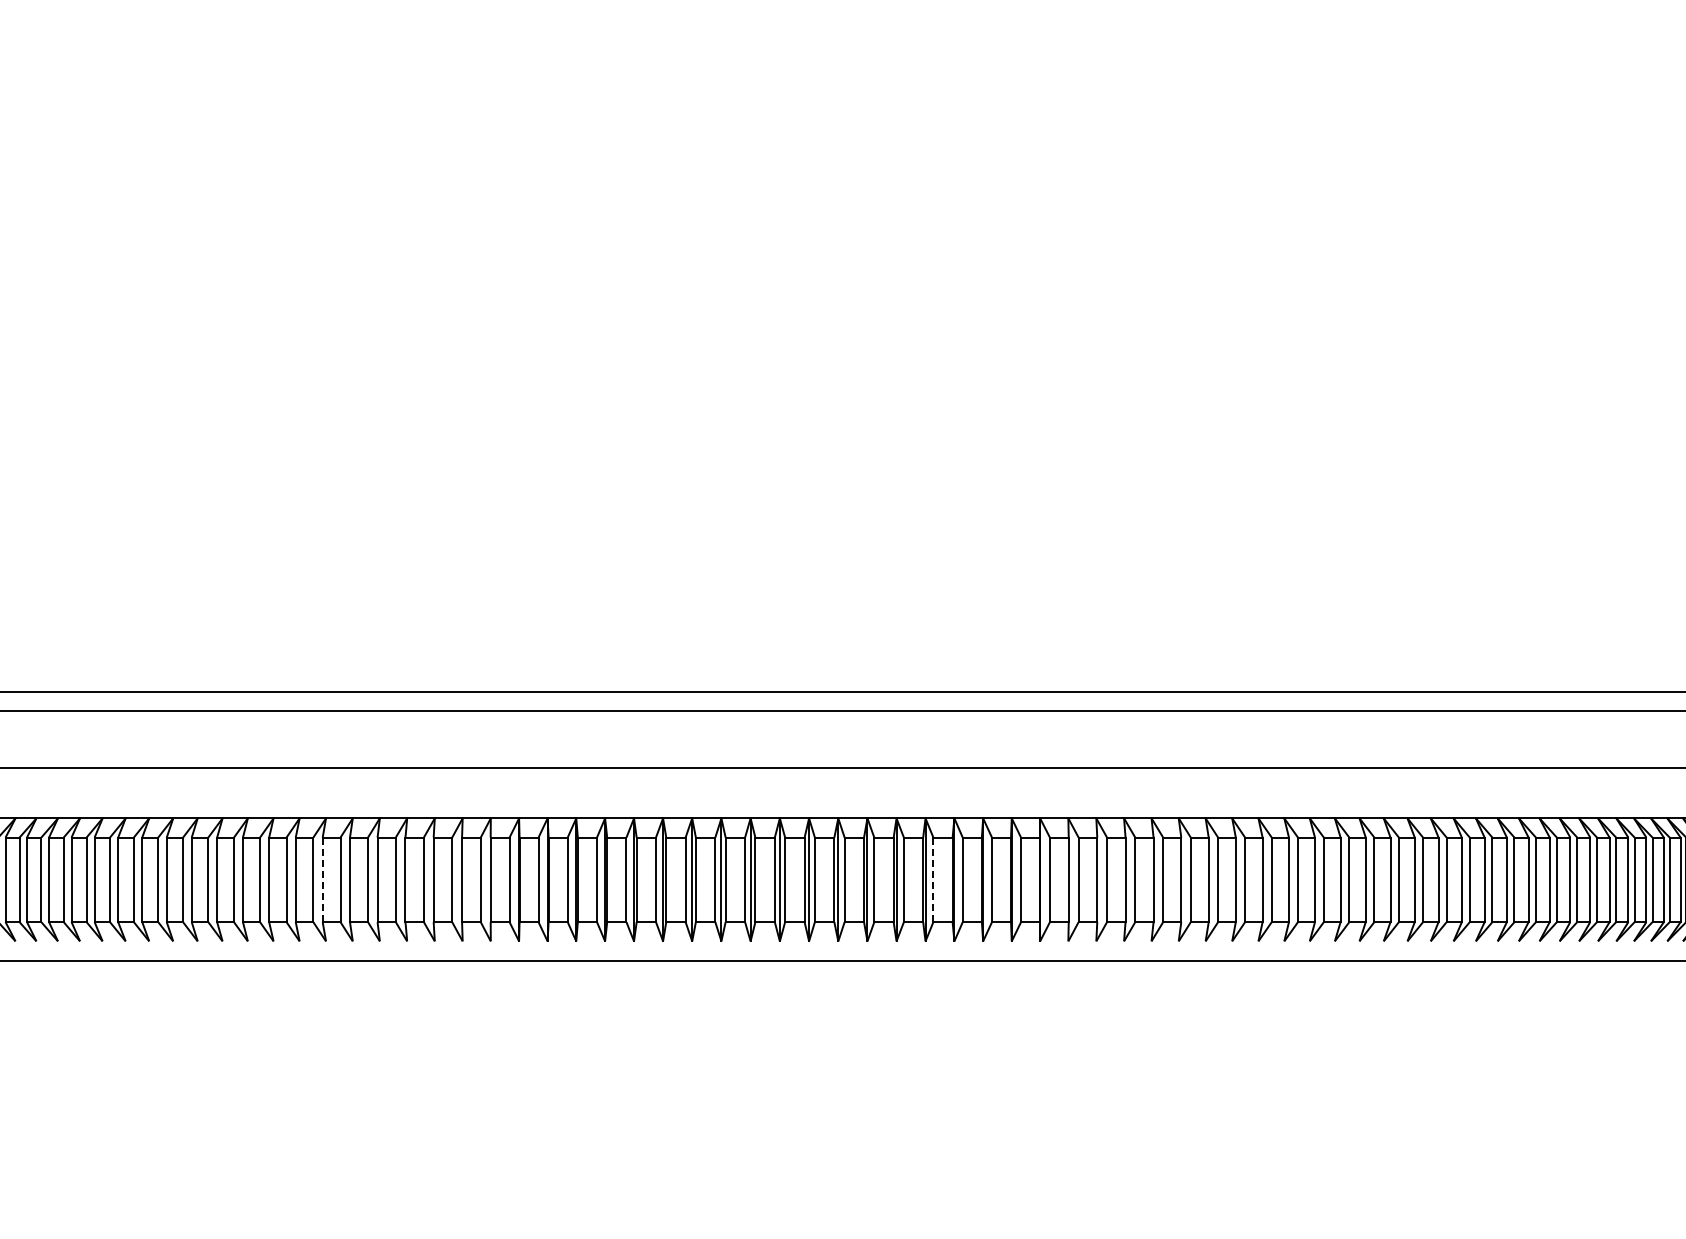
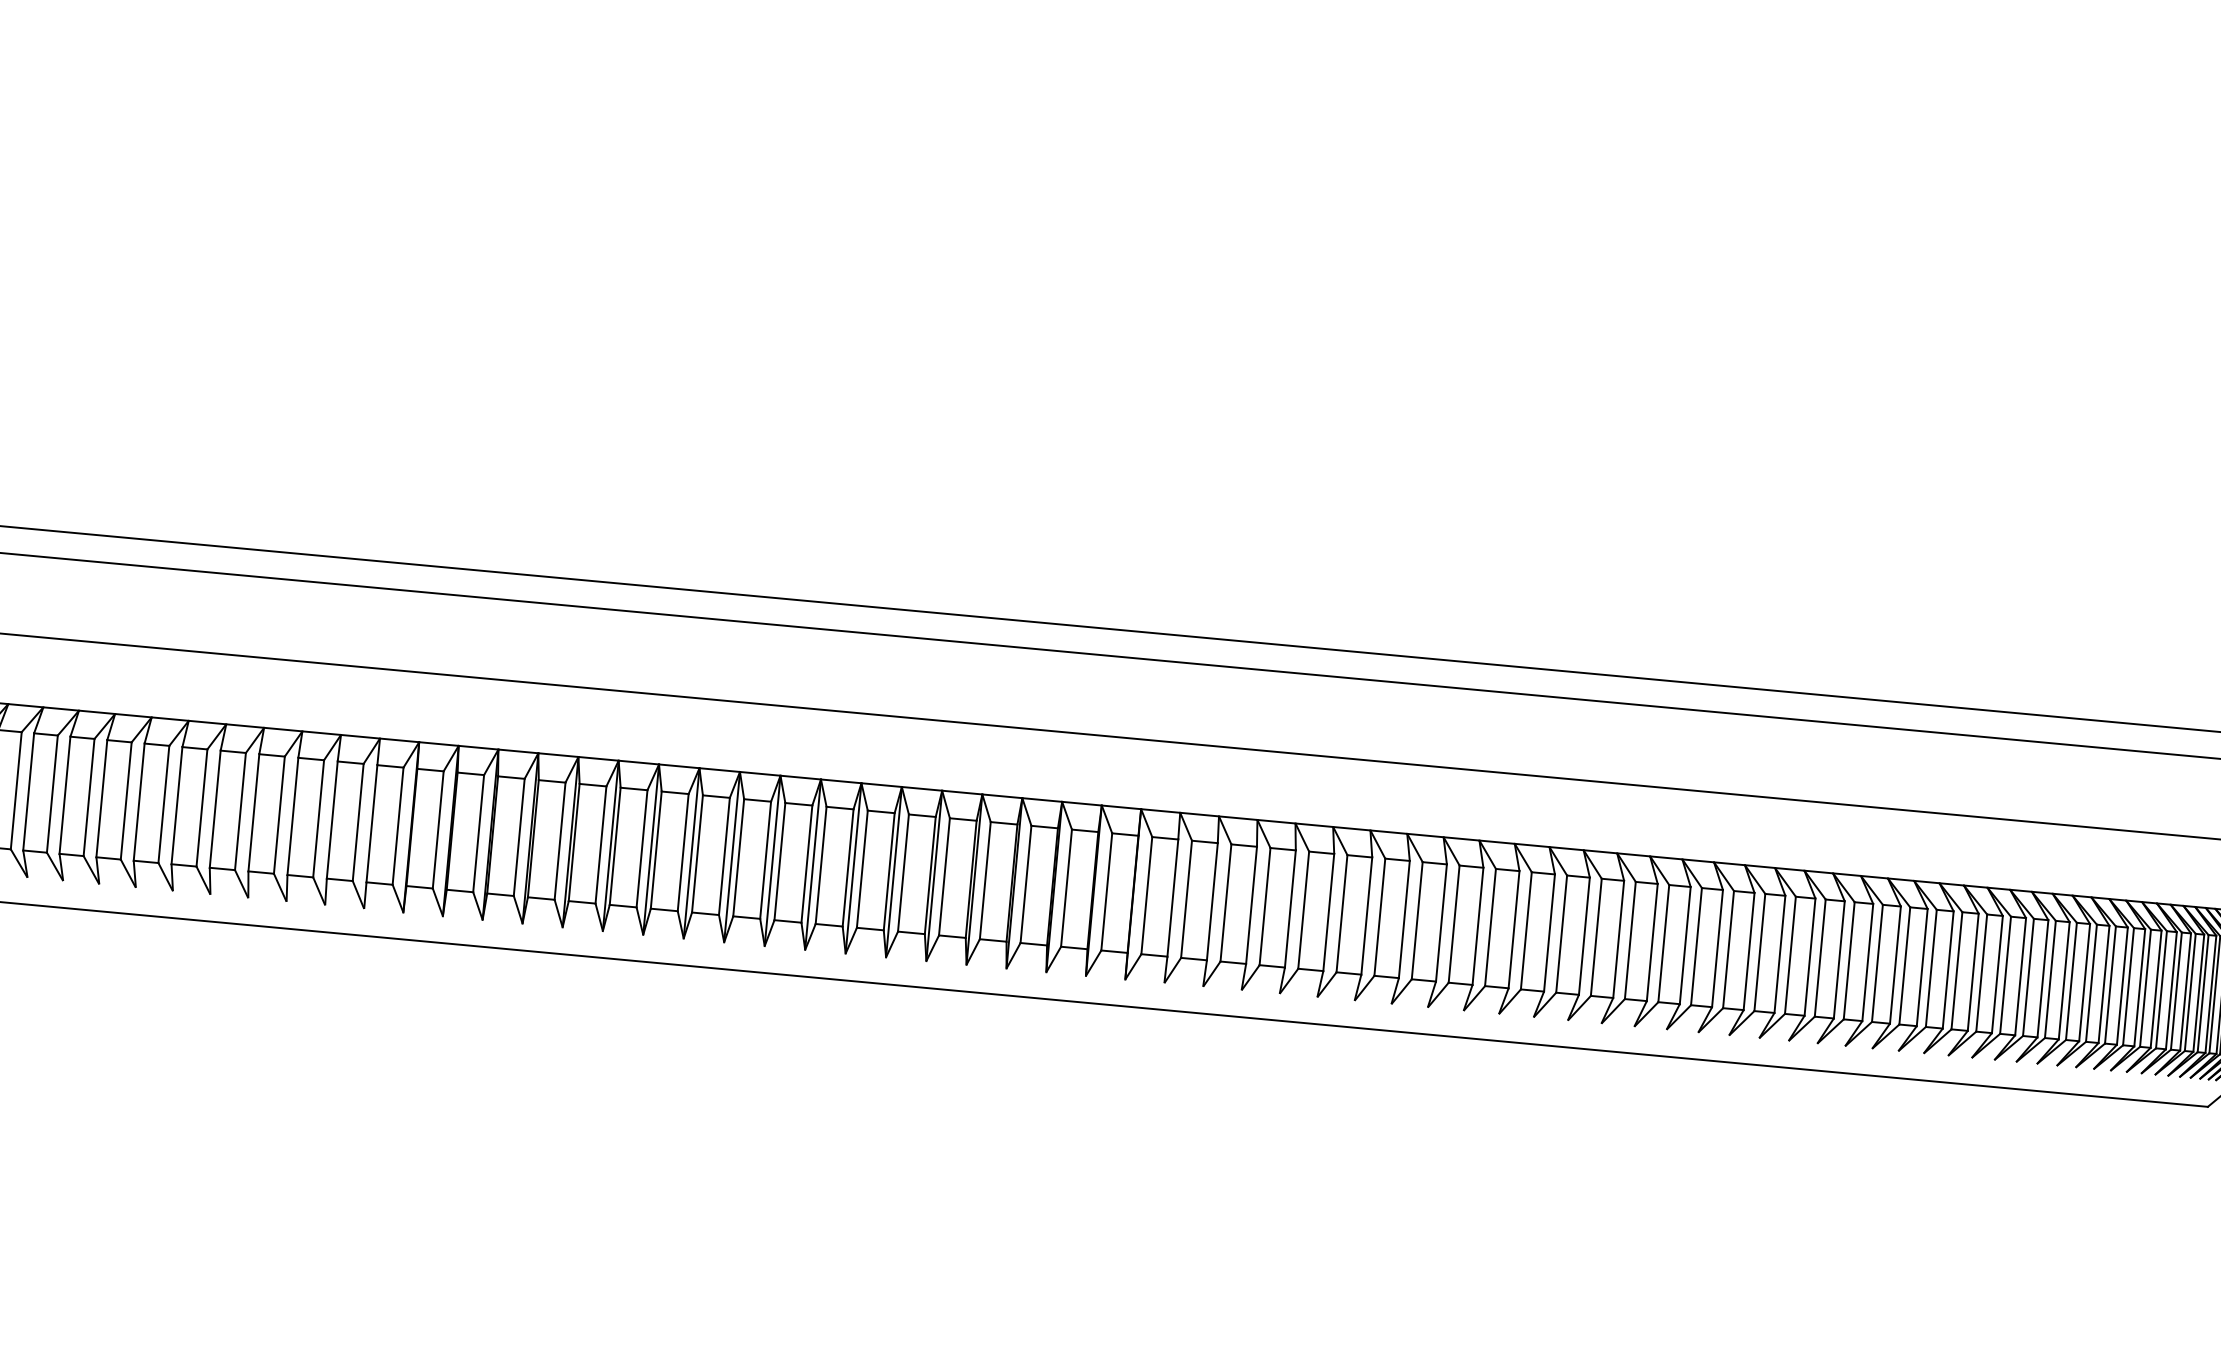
line: (322, 880) -> (138, 803), dashed -> solid
line: (933, 880) -> (985, 881), dashed -> solid

